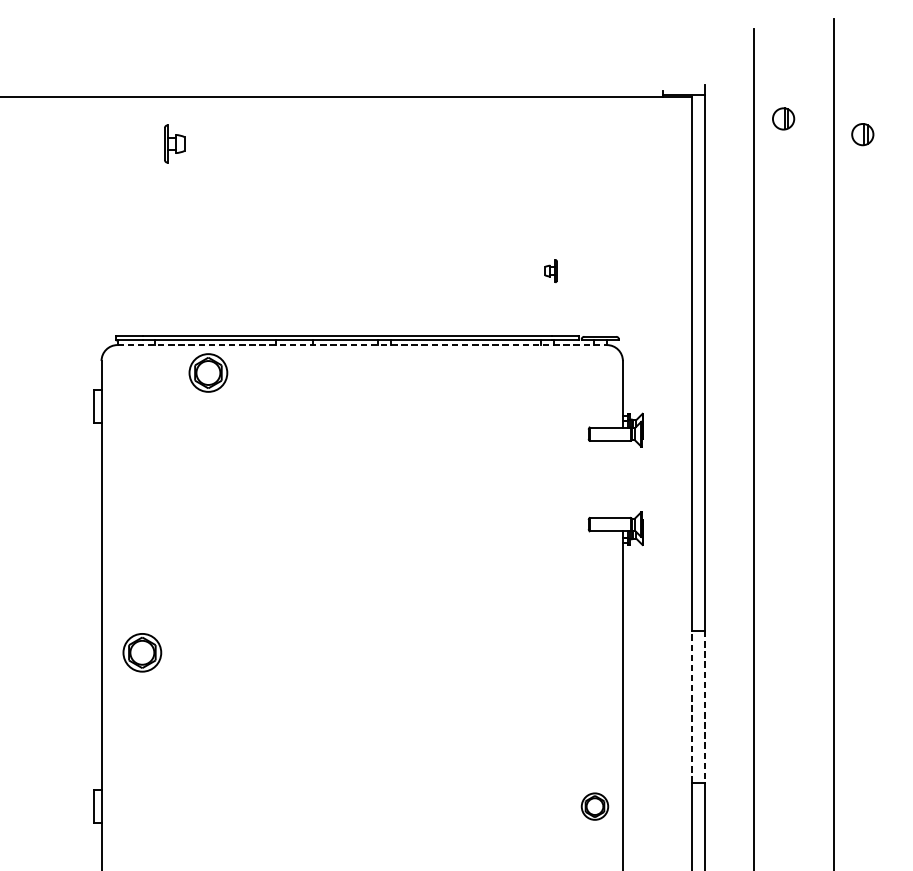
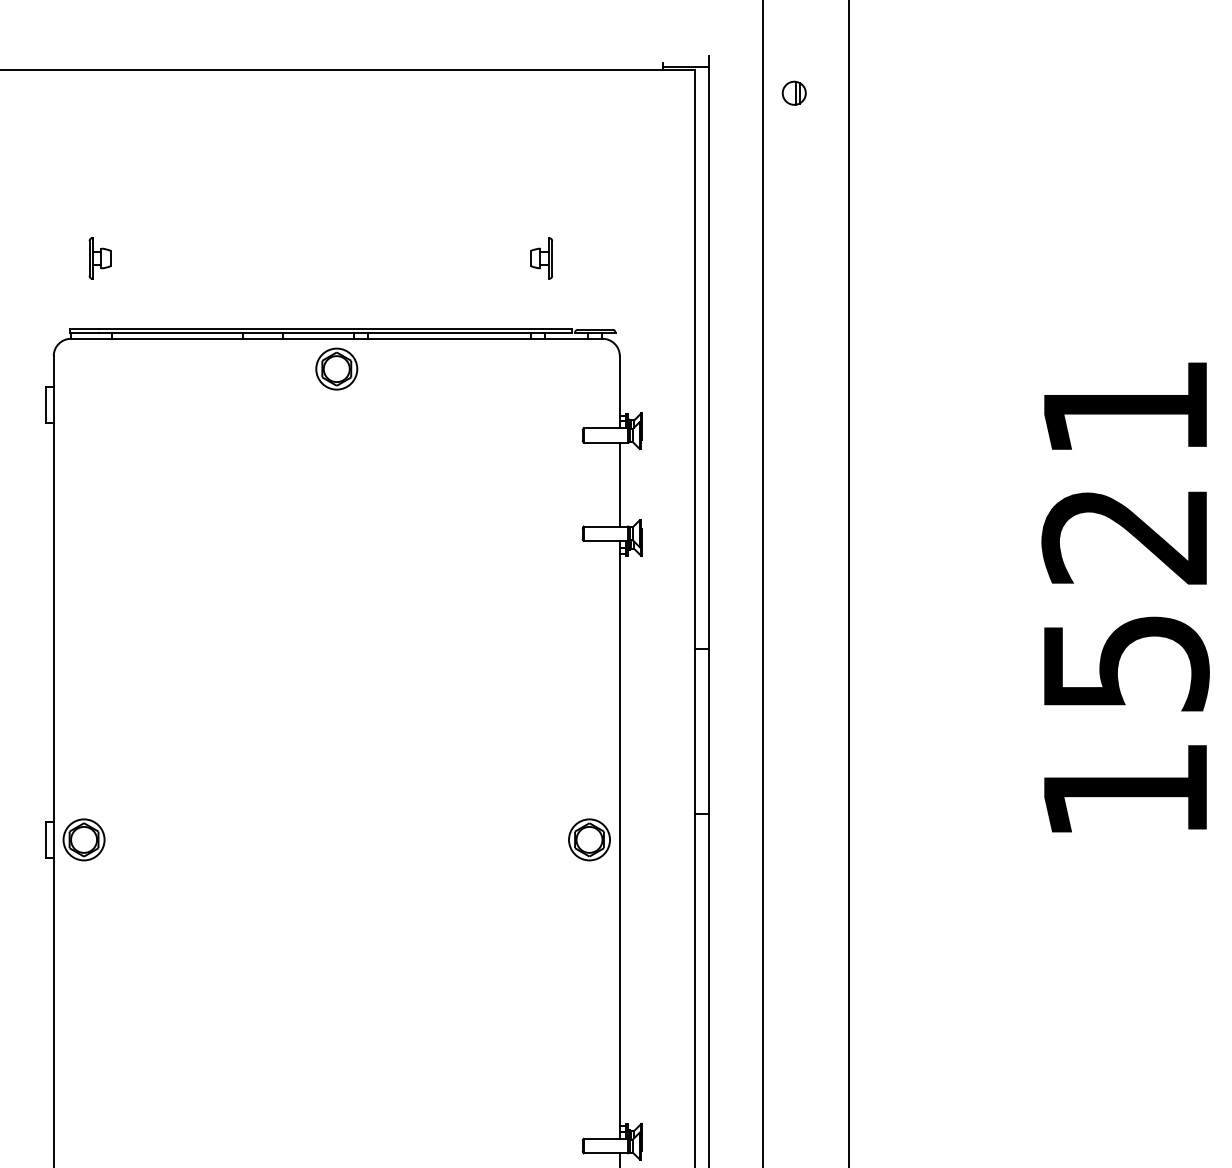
part: (862, 133) -> (879, 109), removed
part: (174, 144) -> (99, 258), moved
part: (550, 271) -> (541, 258), size x1.67
line: (361, 344) -> (336, 338), dashed -> solid
part: (208, 372) -> (336, 368), moved
line: (622, 479) -> (619, 484), added
part: (141, 652) -> (83, 839), moved
line: (691, 706) -> (694, 731), dashed -> solid
line: (705, 707) -> (709, 732), dashed -> solid
part: (594, 806) -> (589, 839), size x1.43

